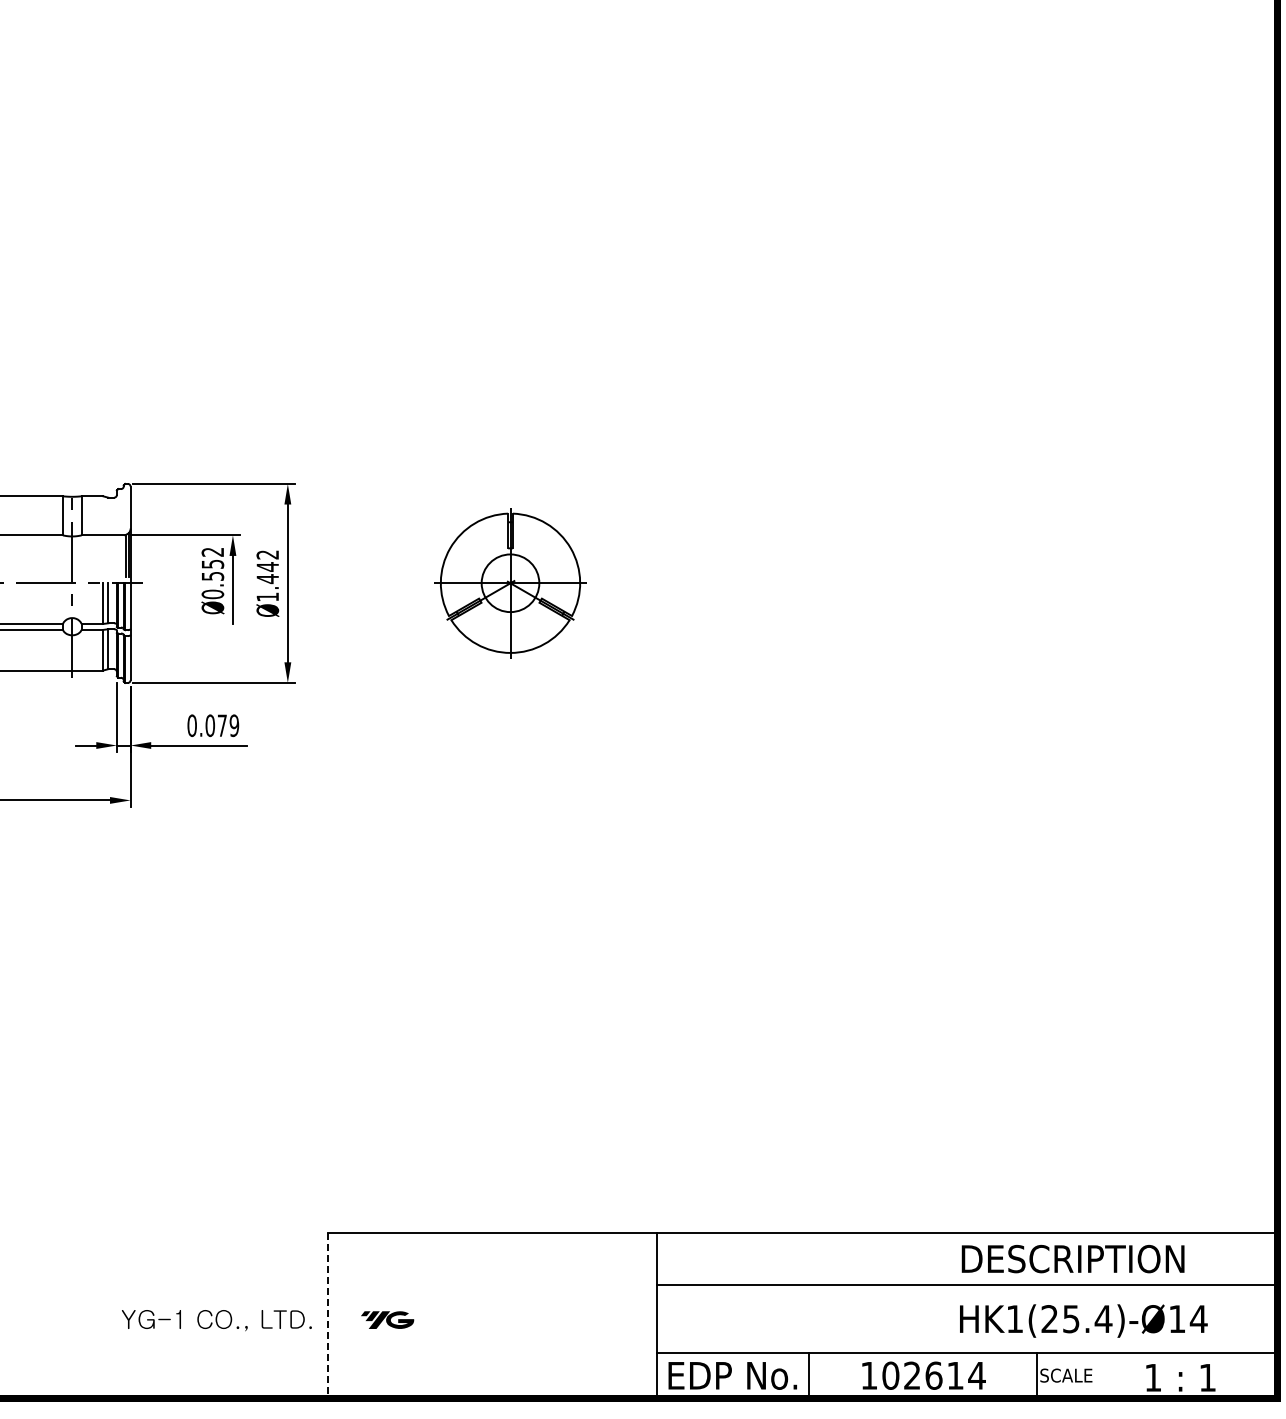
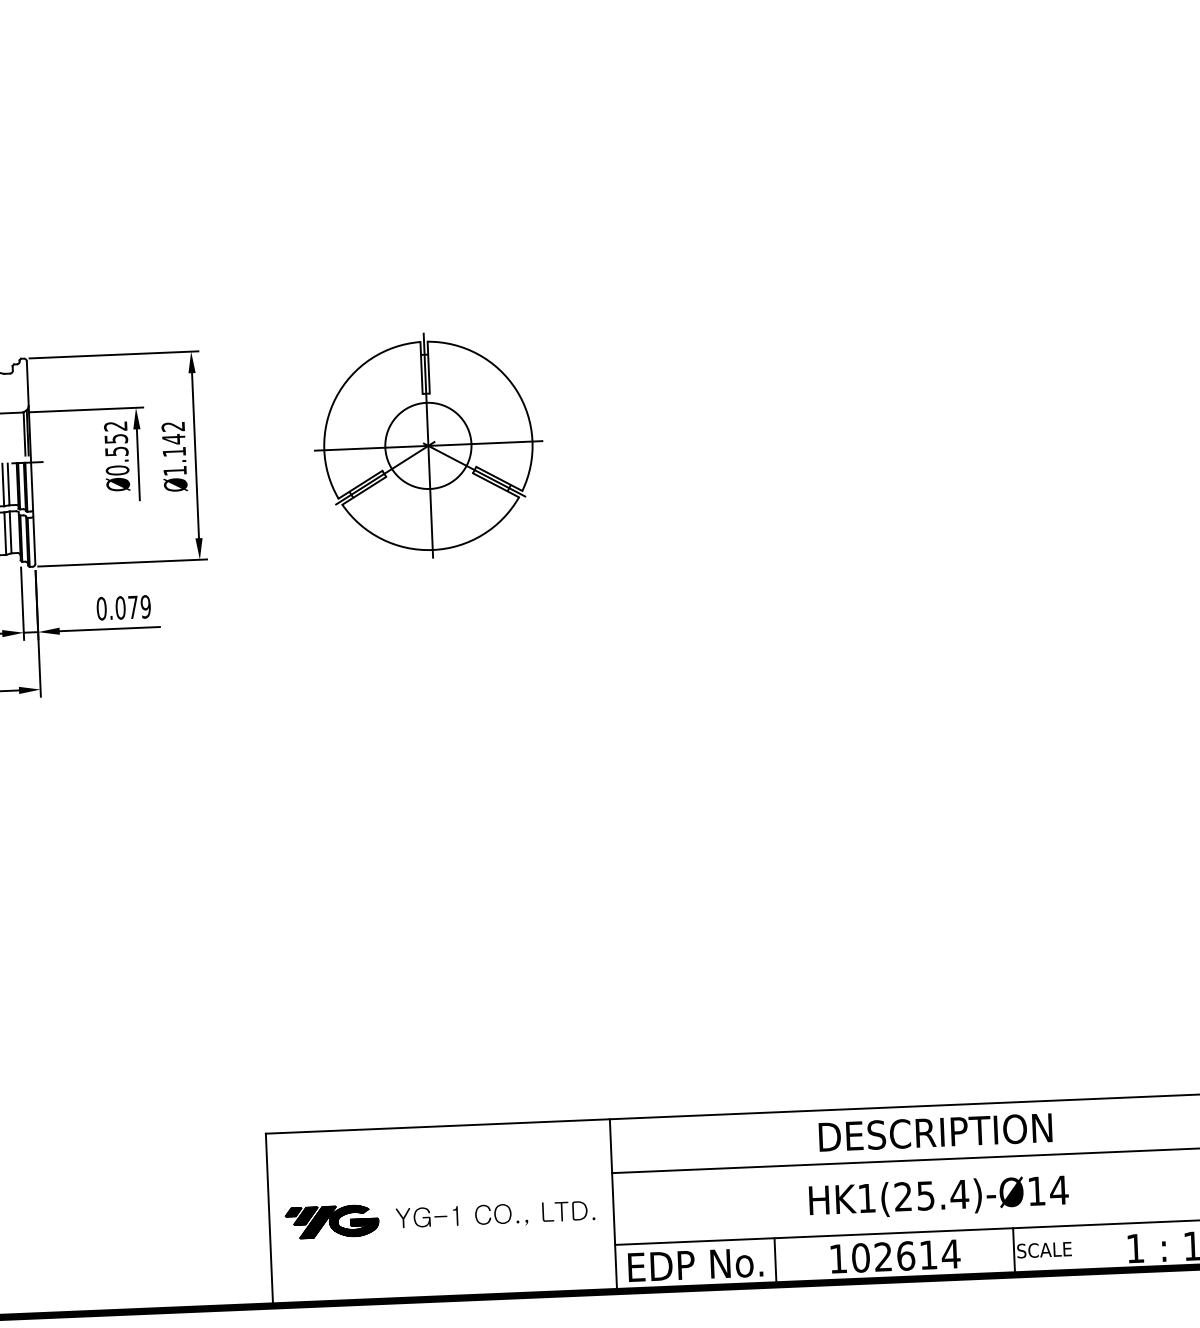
text: (267, 579) -> (174, 452), Ø1.442 -> Ø1.142
part: (510, 582) -> (428, 444), size x1.43
text: (1072, 1259) -> (934, 1133), moved
line: (327, 1316) -> (269, 1220), dashed -> solid
part: (387, 1319) -> (332, 1221), size x1.67
text: (216, 1320) -> (495, 1215), moved
text: (1083, 1320) -> (938, 1196), moved

